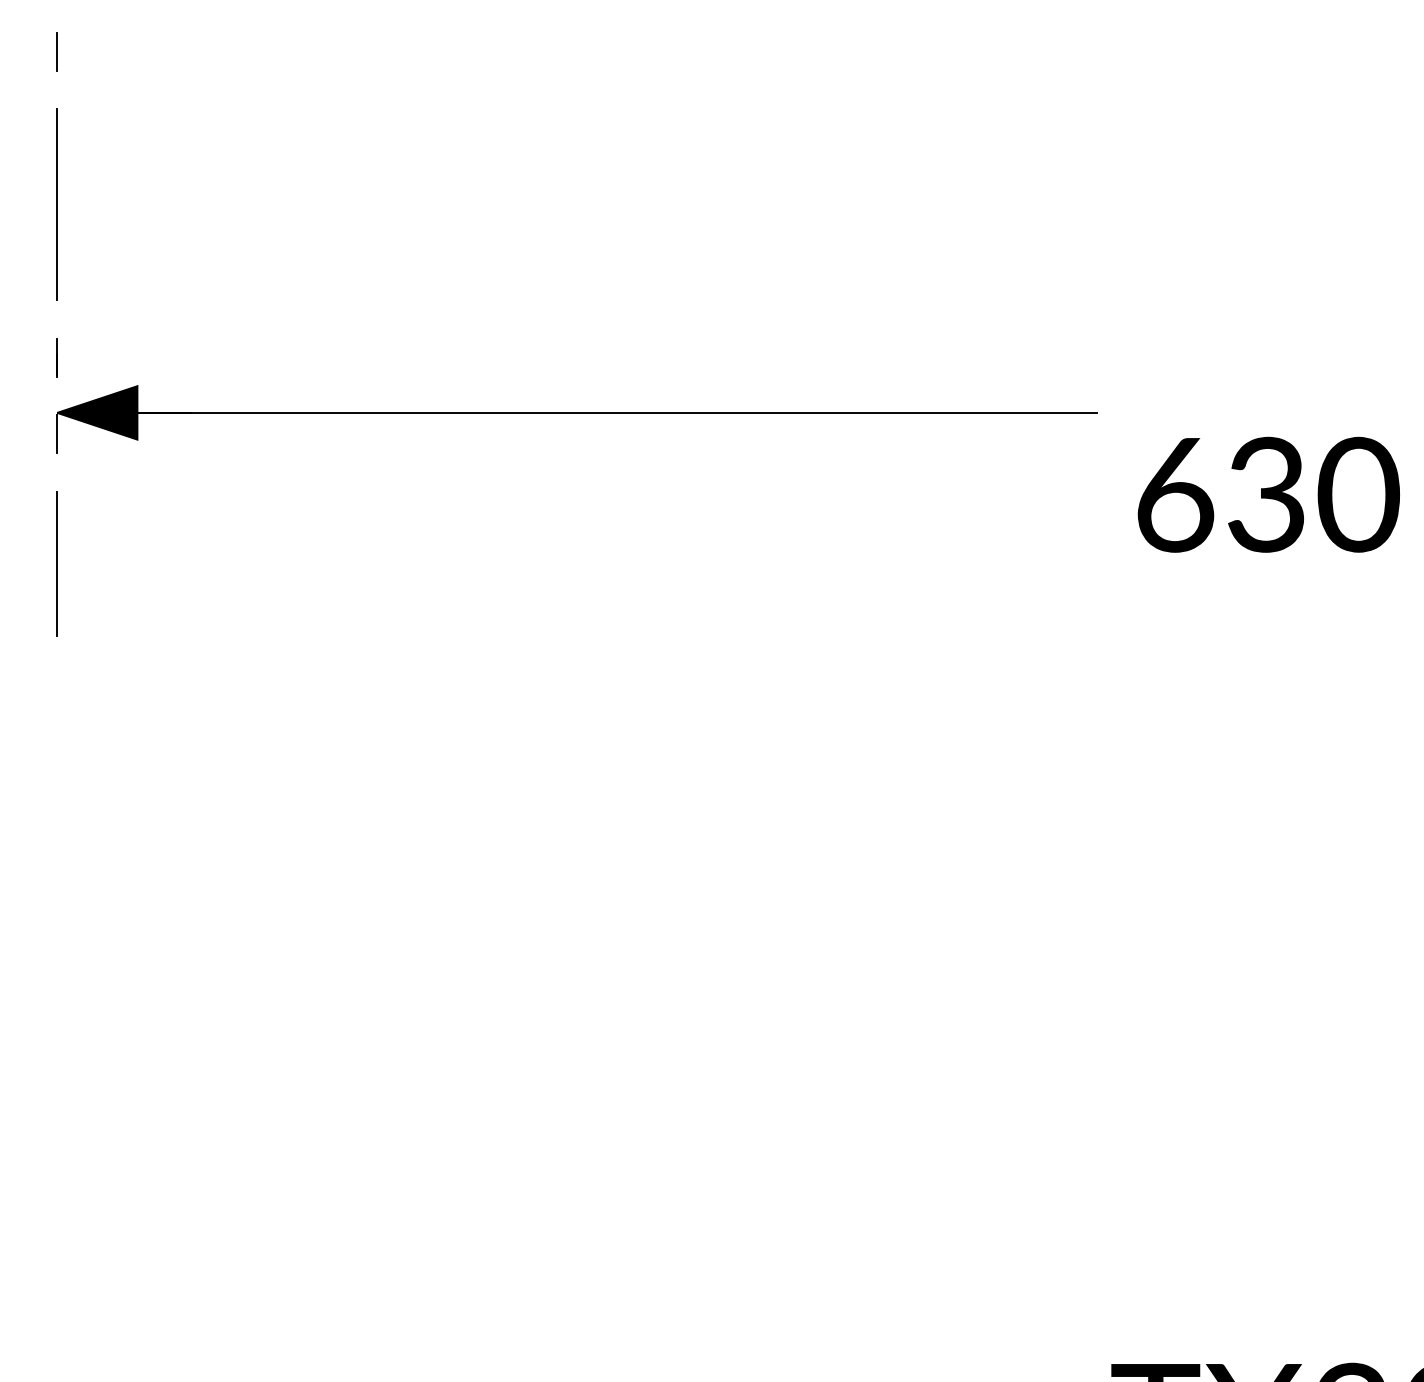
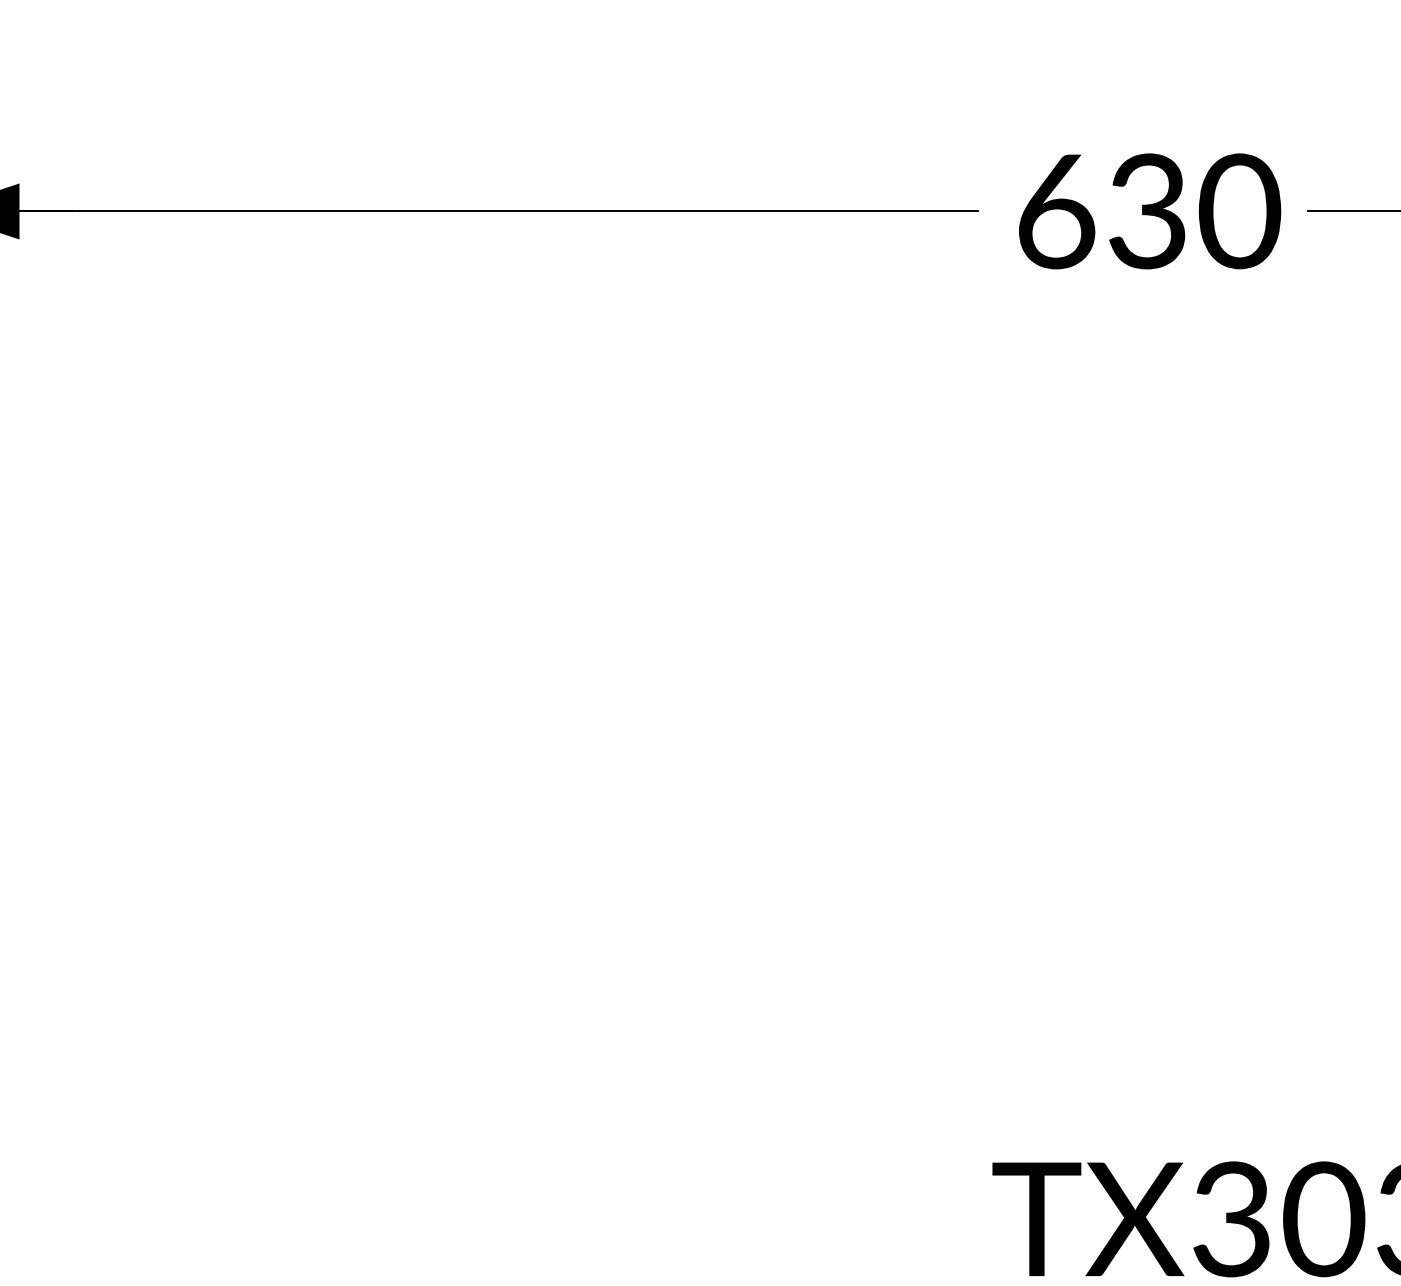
text: (1268, 494) -> (1149, 211), moved

